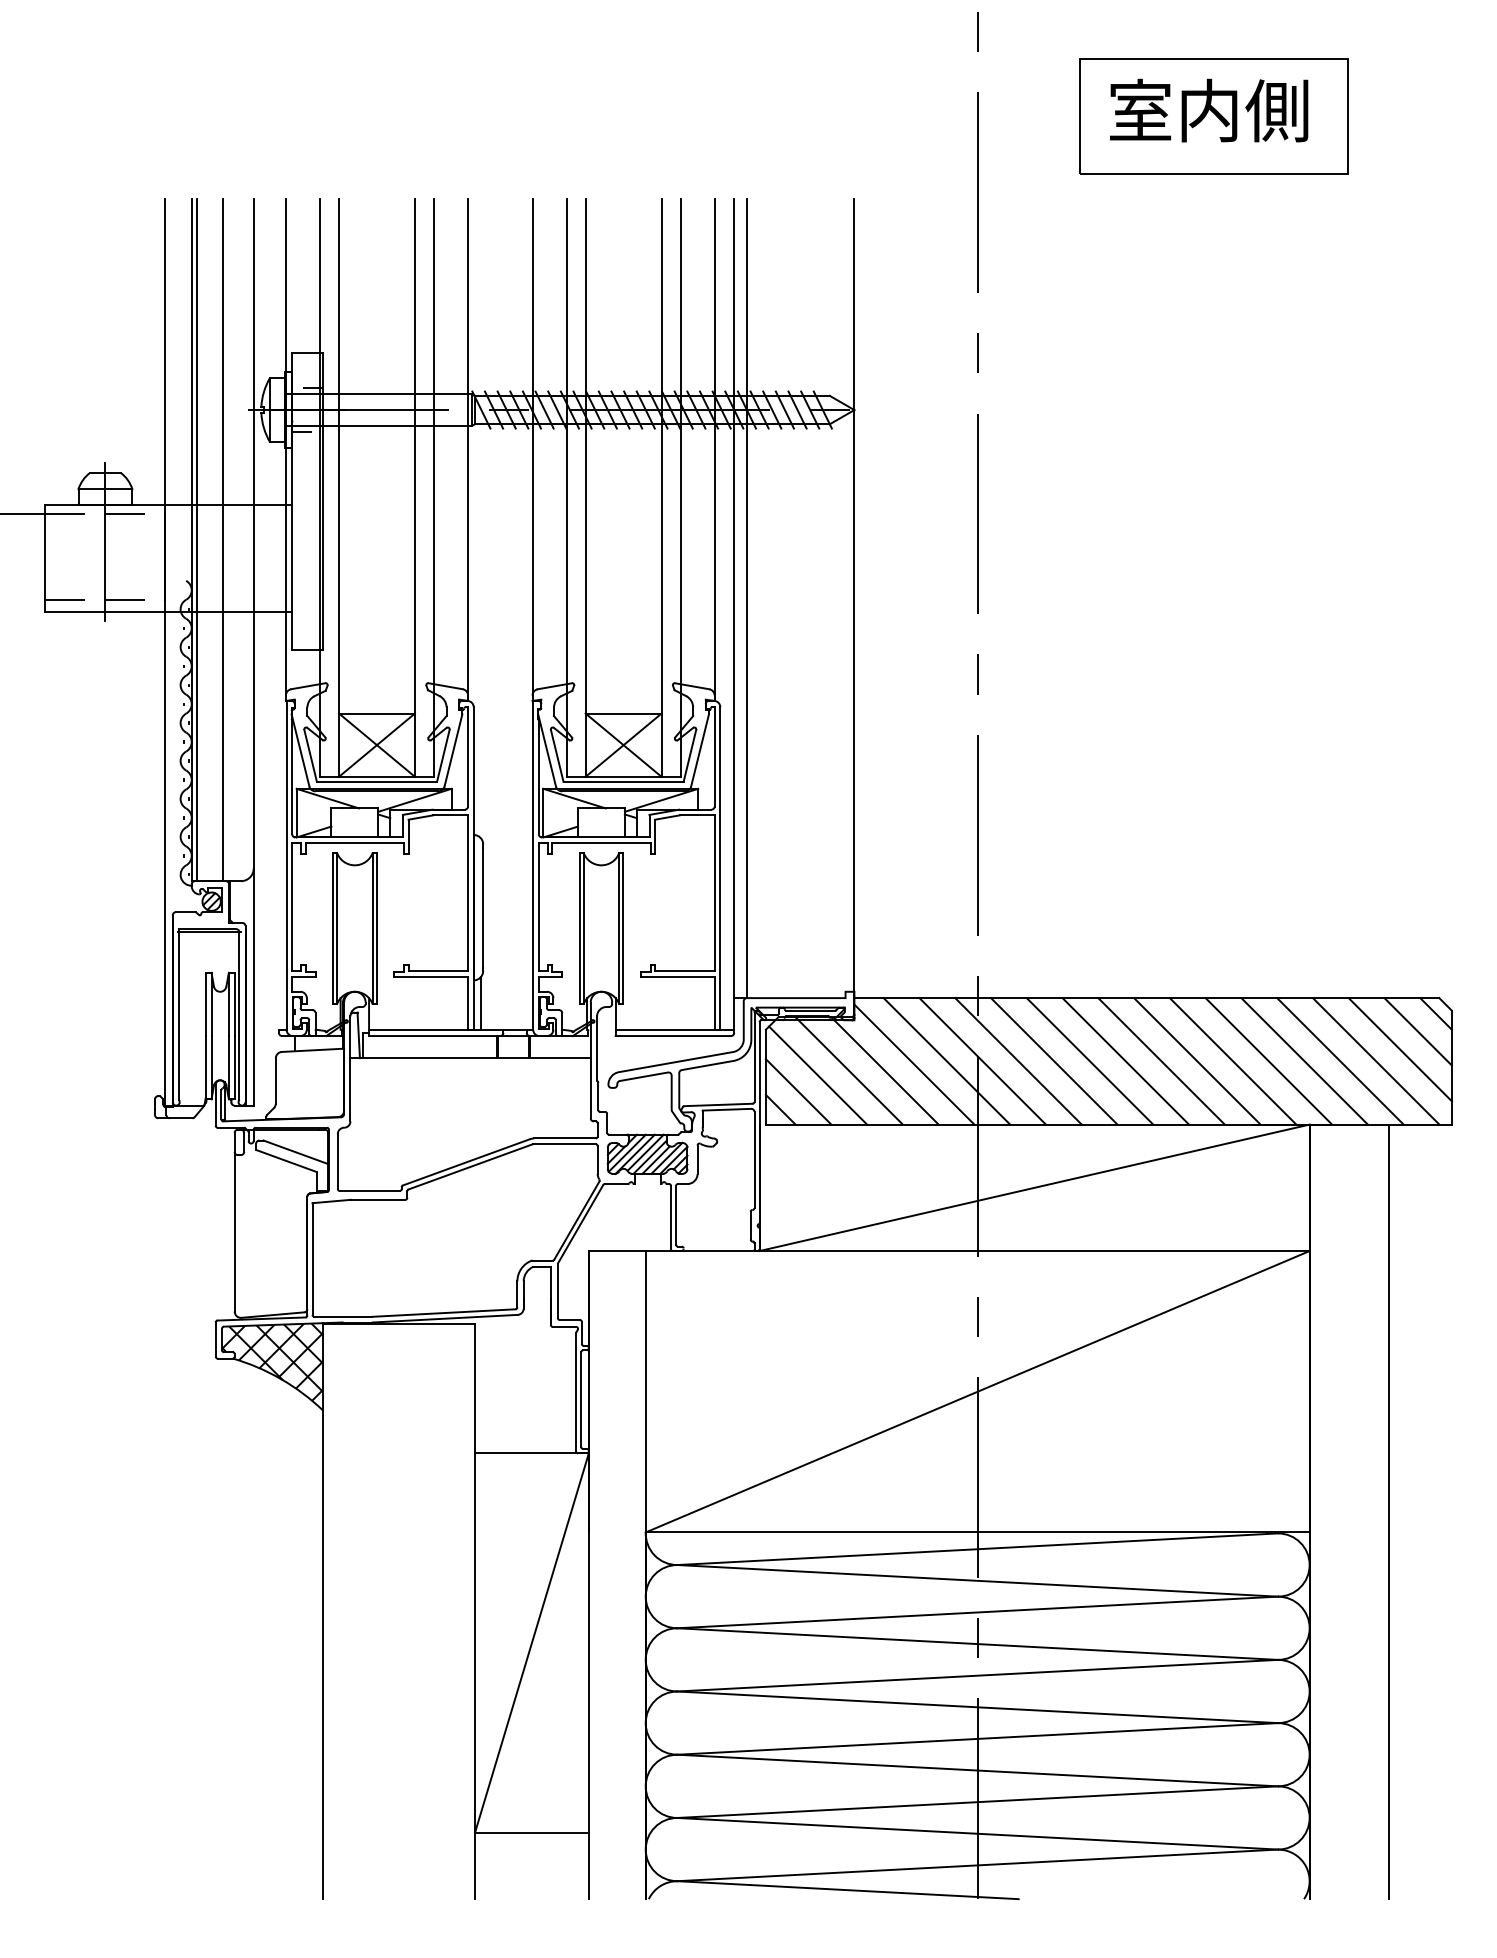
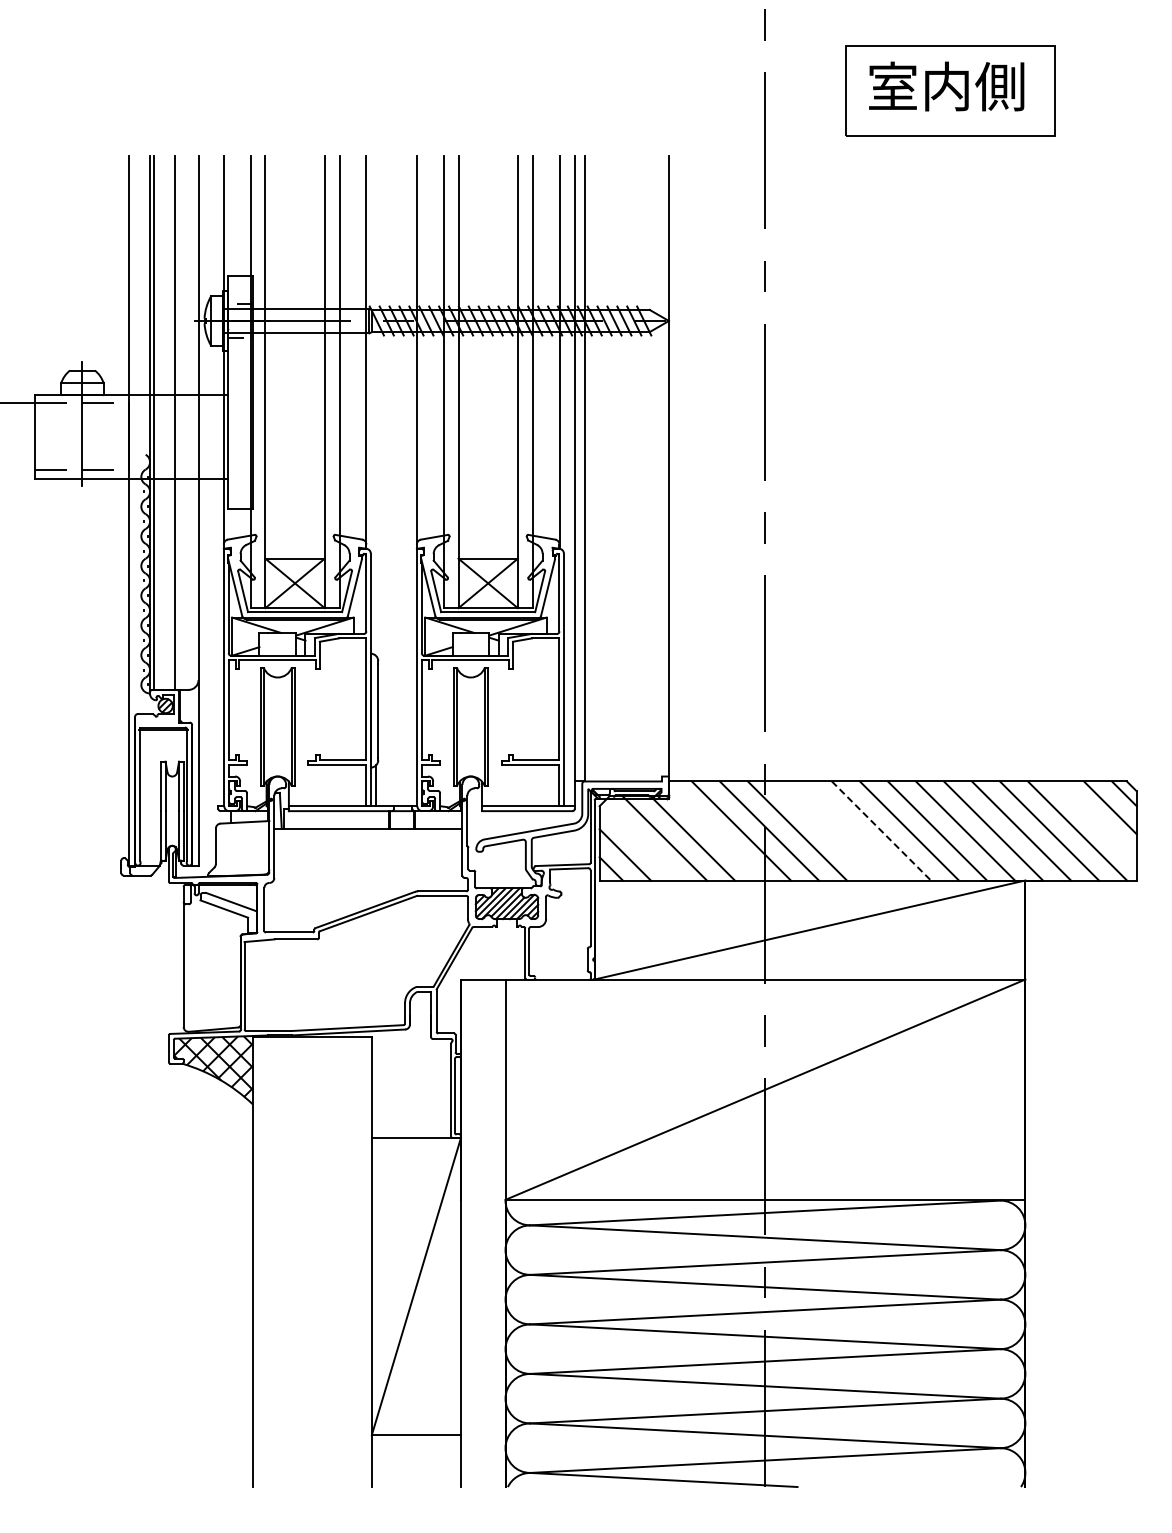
line: (1399, 1049) -> (1095, 821), removed
line: (1053, 1060) -> (824, 830), removed
line: (1088, 1060) -> (852, 830), removed
line: (1125, 1062) -> (881, 831), solid -> dashed
line: (913, 1064) -> (715, 833), removed
line: (818, 1074) -> (640, 841), removed
line: (1388, 1511) -> (1087, 1183), removed

